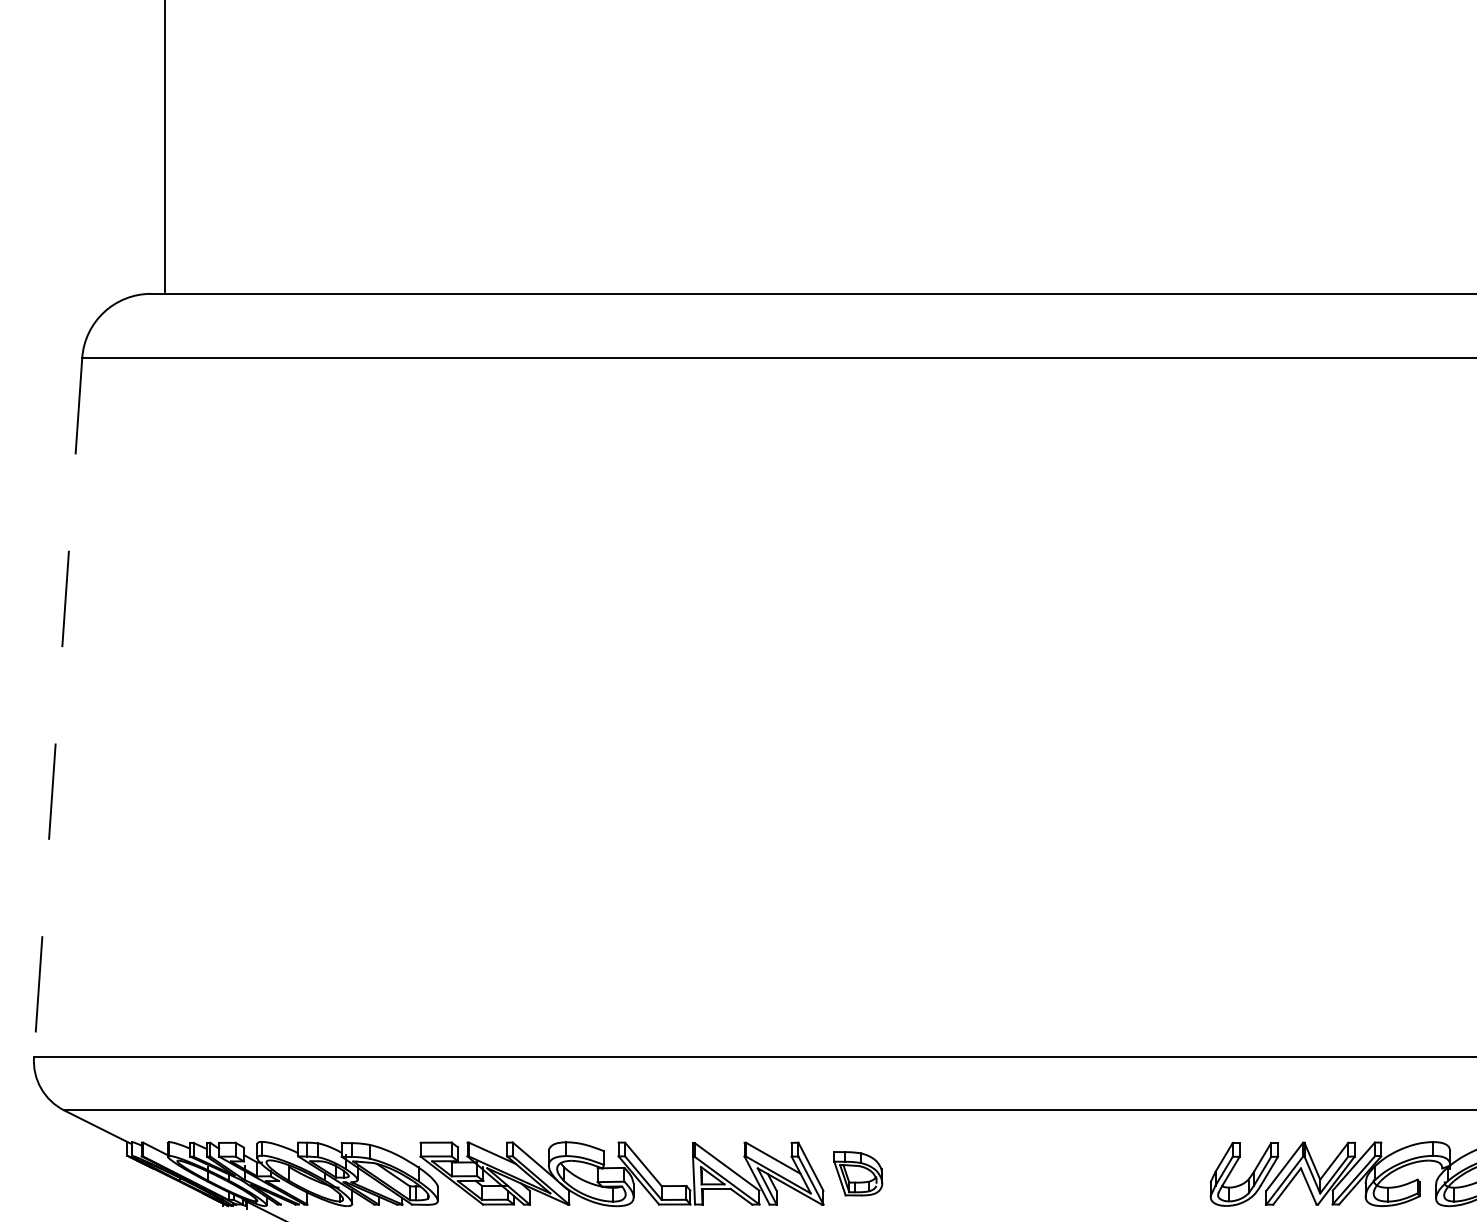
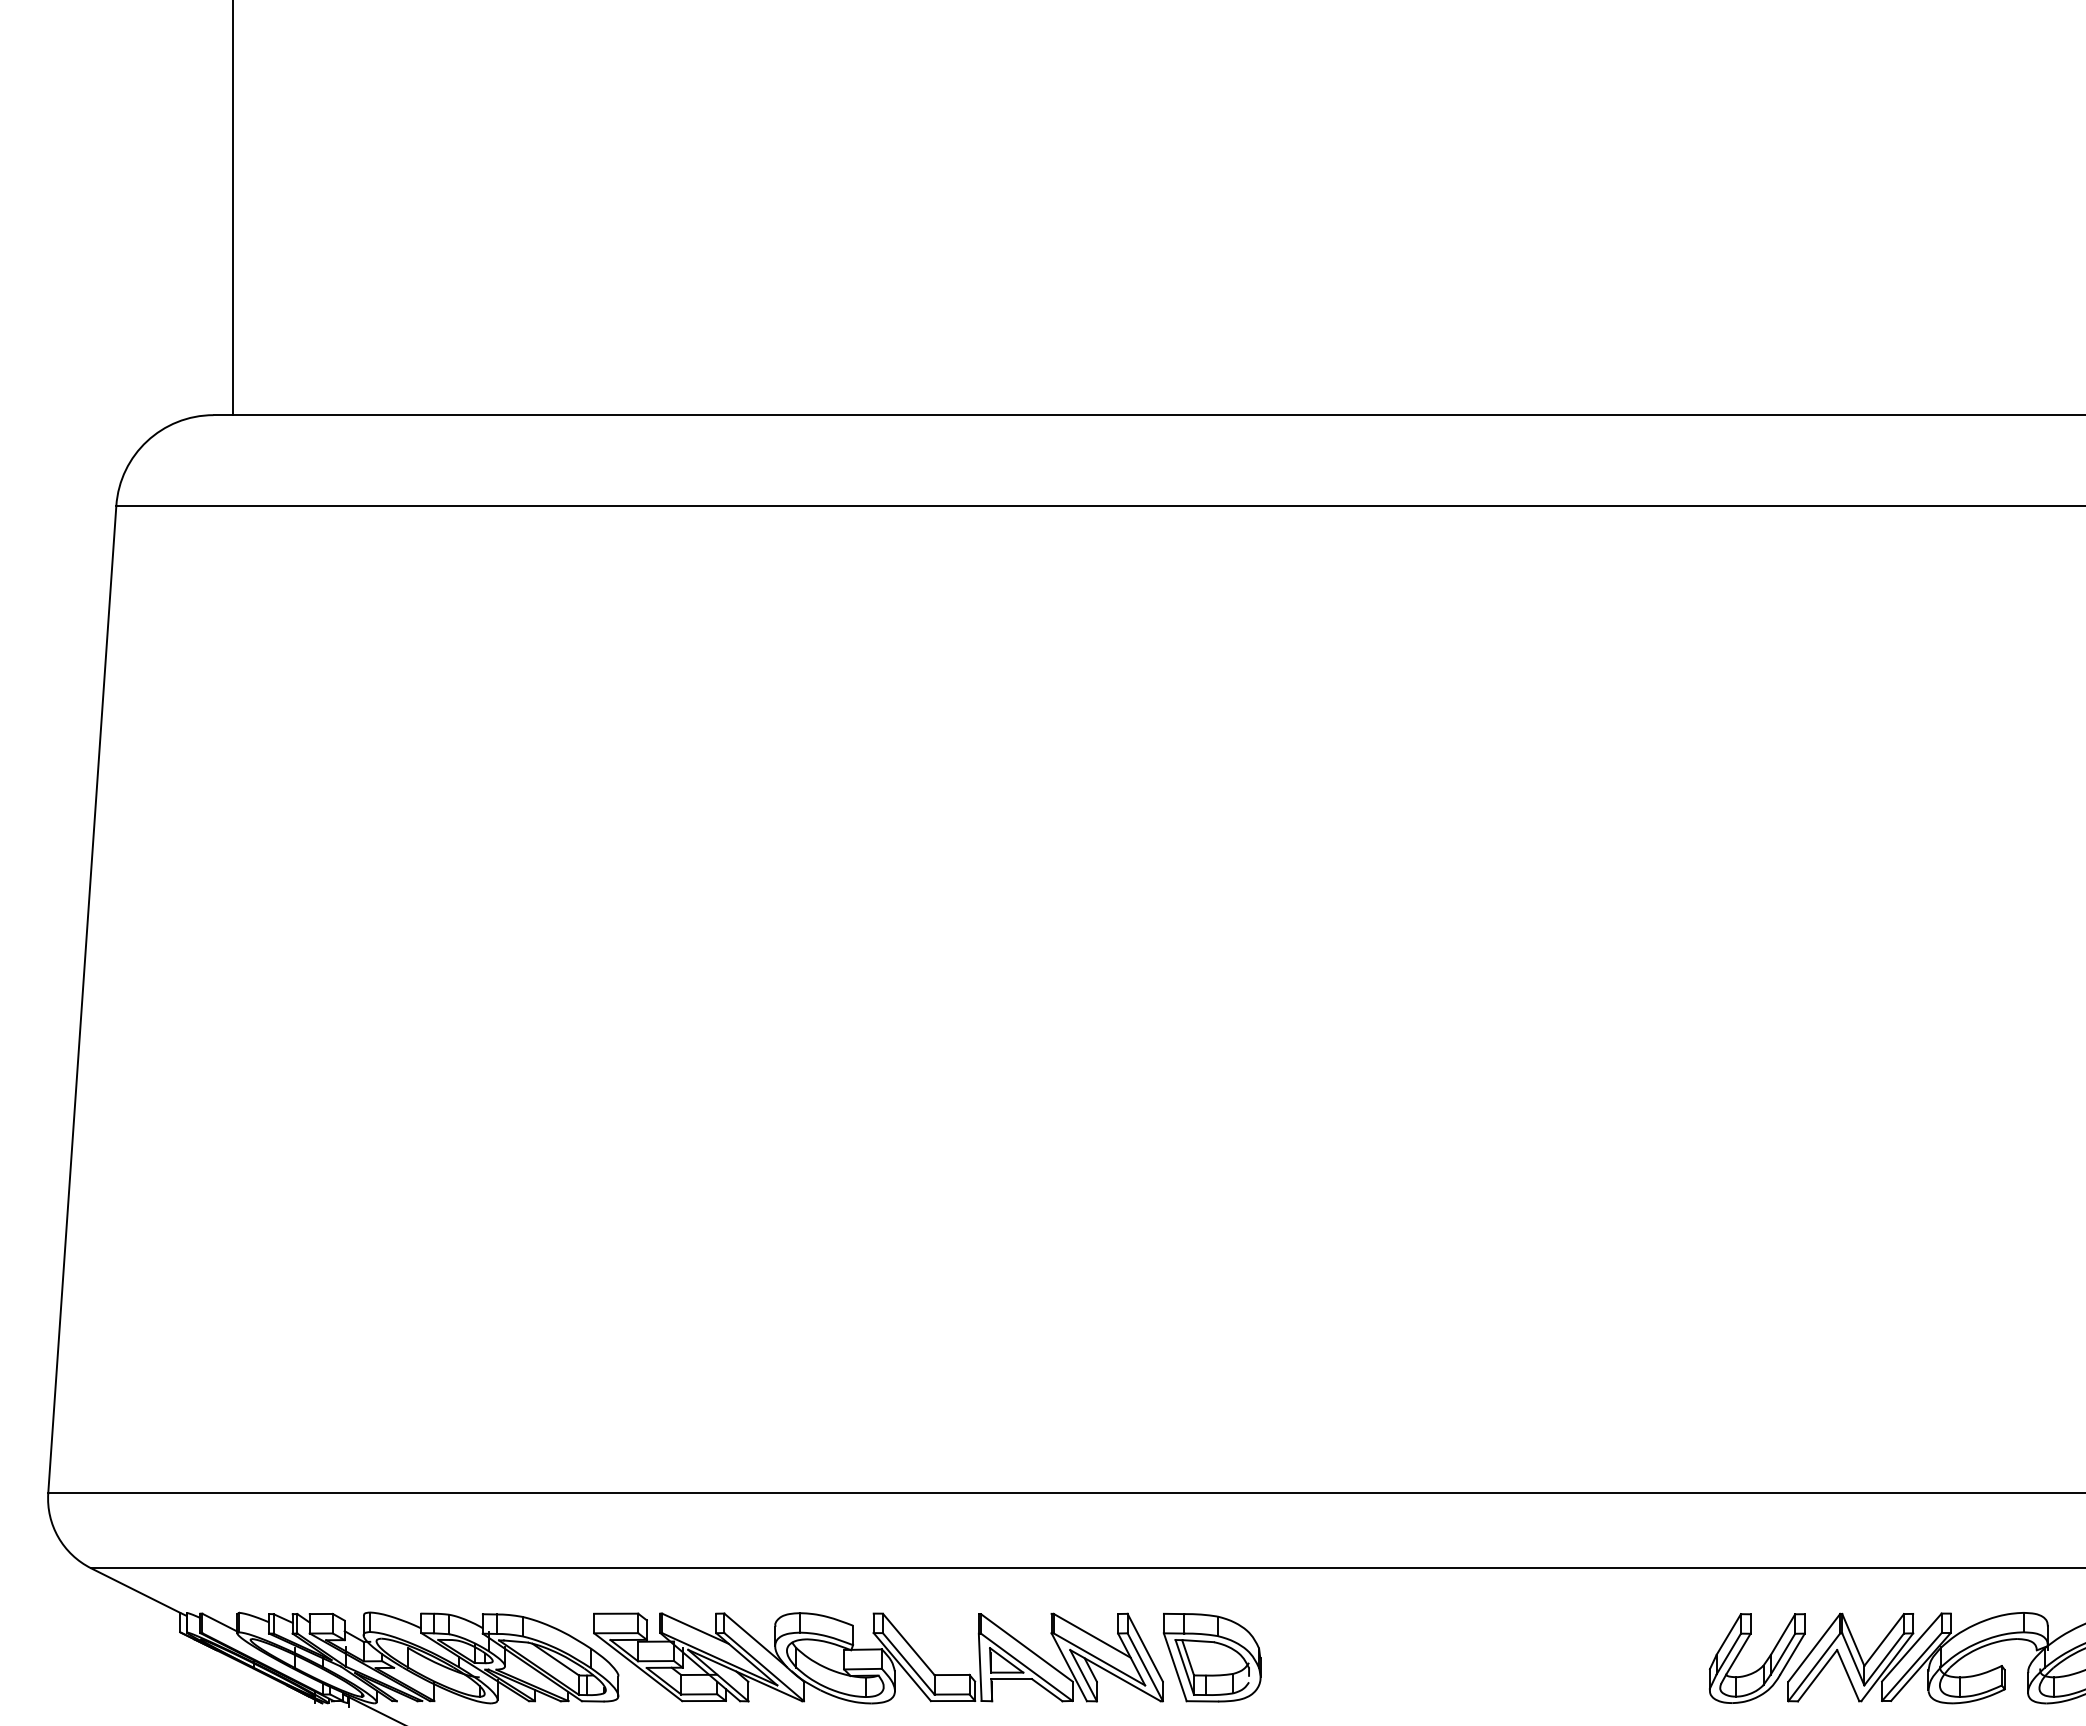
line: (58, 707) -> (82, 999), dashed -> solid
part: (857, 1173) -> (1211, 1657), size x1.43

